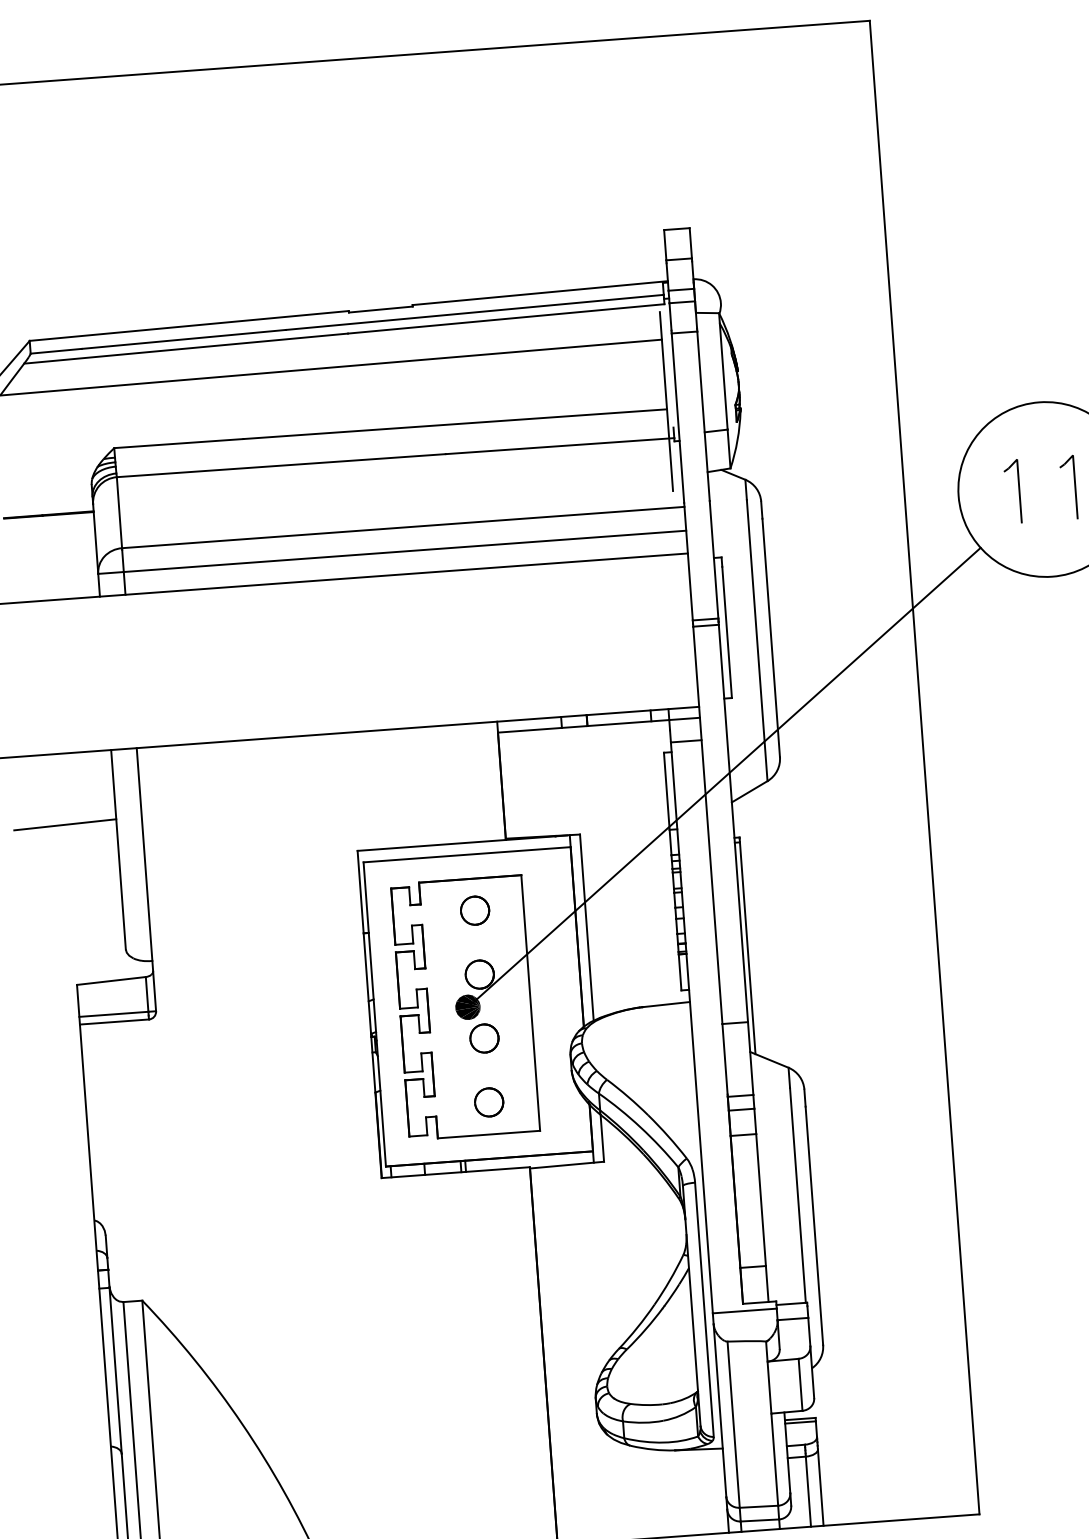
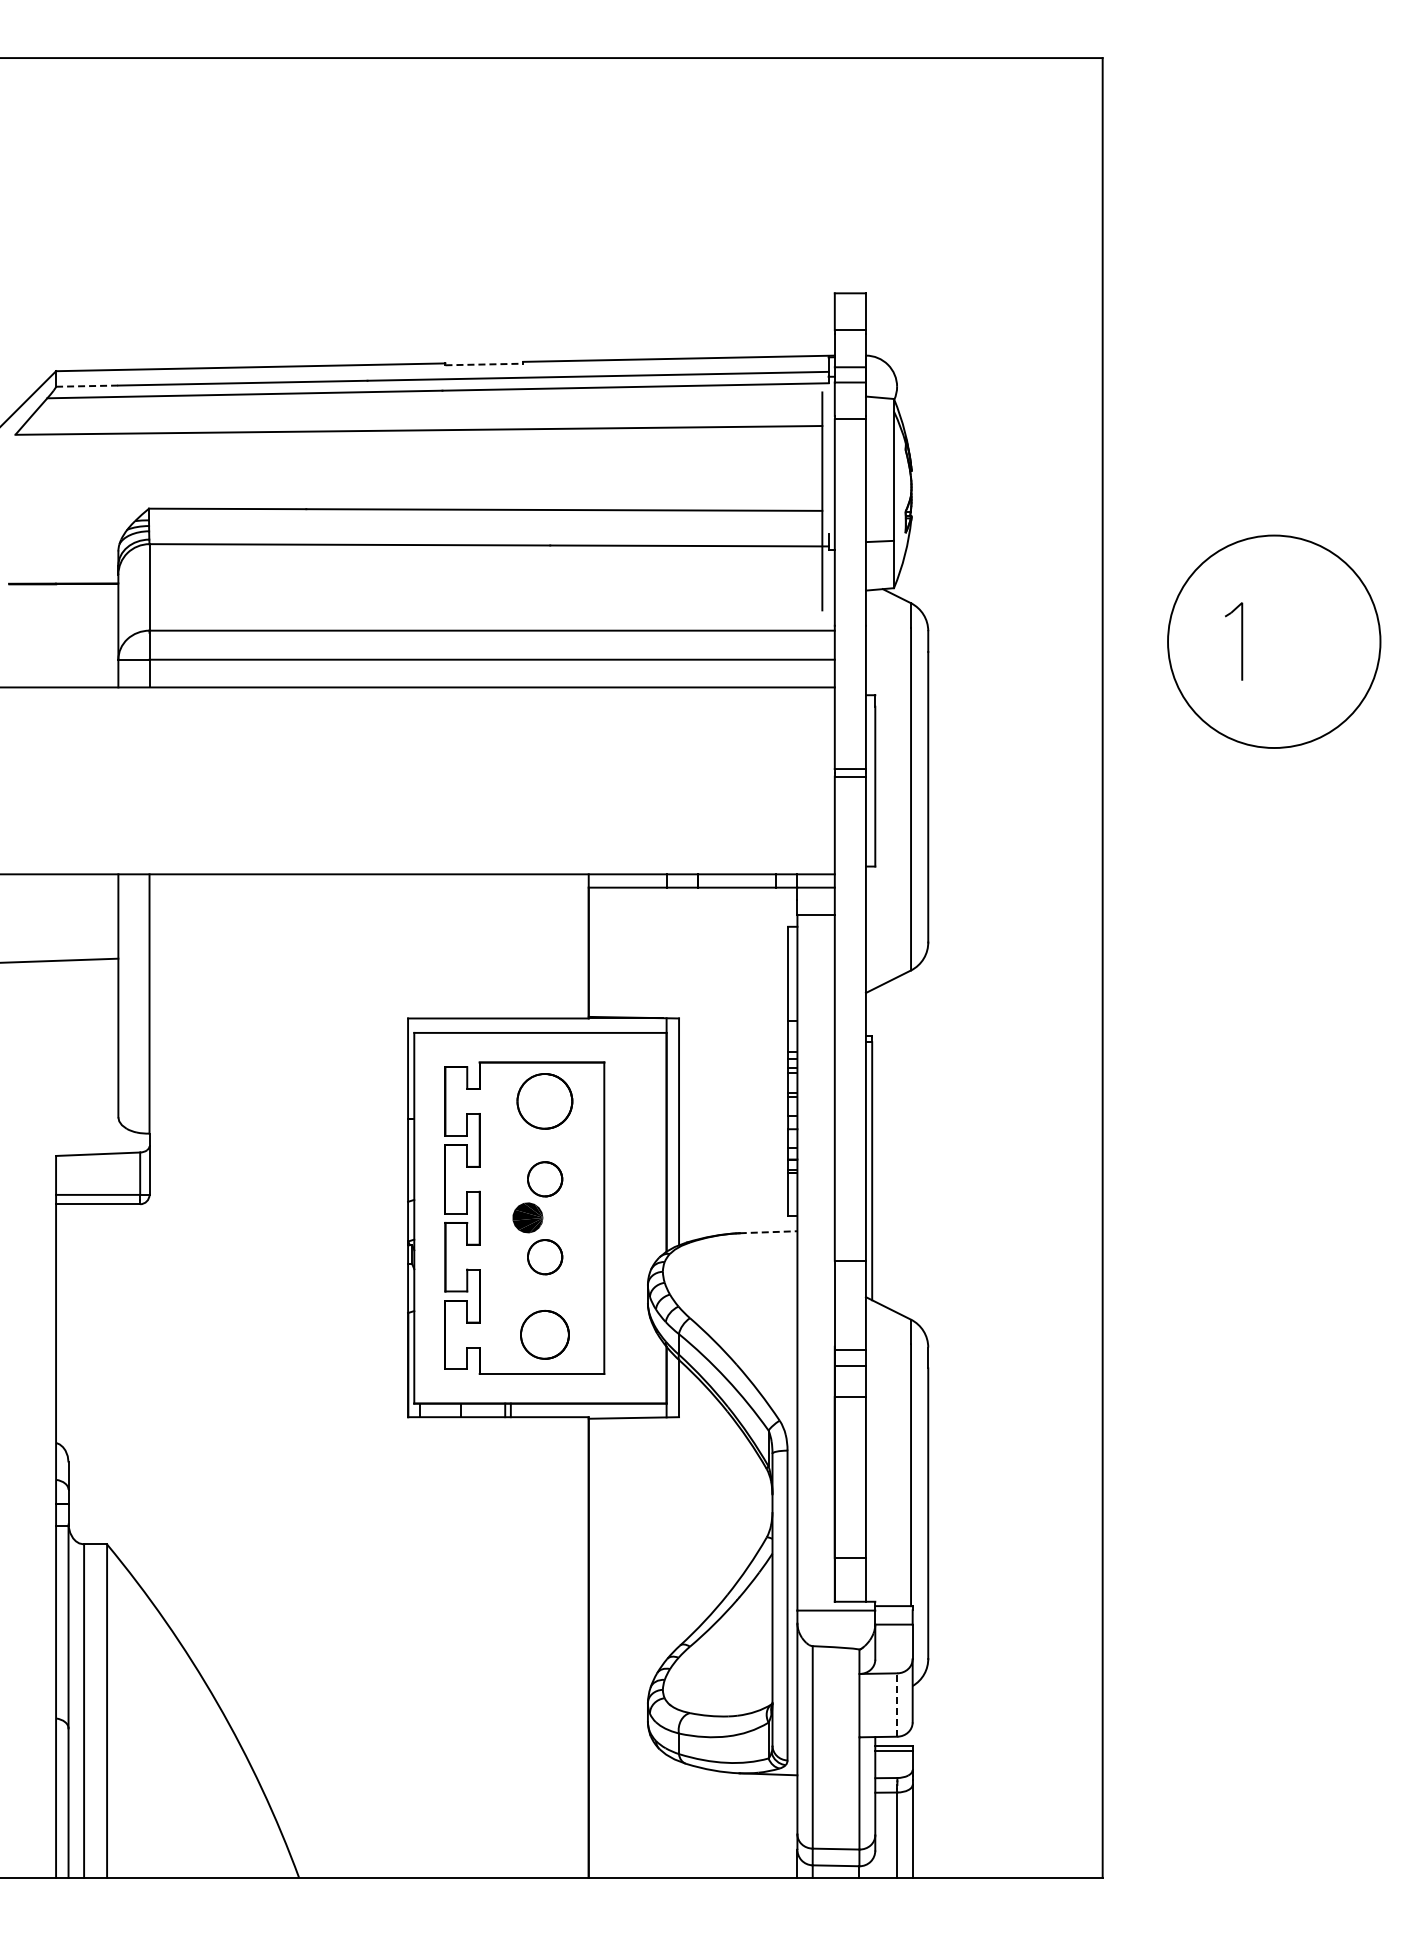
line: (380, 309) -> (484, 364), solid -> dashed
line: (56, 351) -> (87, 386), solid -> dashed
part: (1074, 487) -> (1309, 641), removed
line: (723, 776) -> (858, 961), removed
part: (475, 910) -> (545, 1101), size x1.6
line: (666, 1004) -> (768, 1232), solid -> dashed
part: (489, 1102) -> (545, 1335), size x1.4
line: (800, 1385) -> (897, 1705), solid -> dashed

